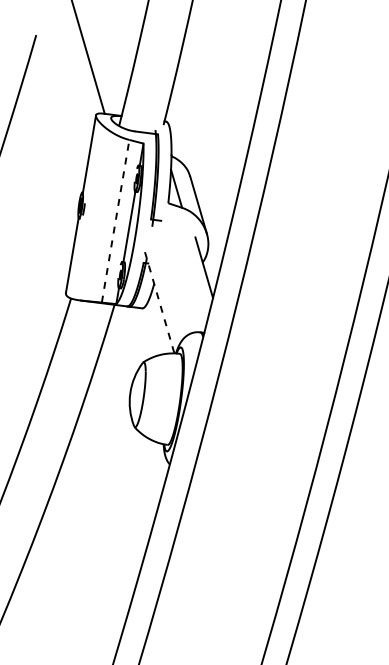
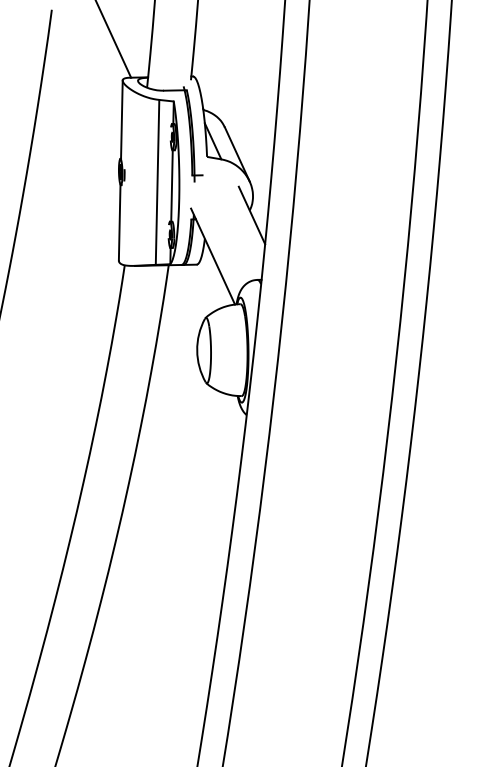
line: (115, 220) -> (157, 181), dashed -> solid
line: (160, 302) -> (213, 256), dashed -> solid

